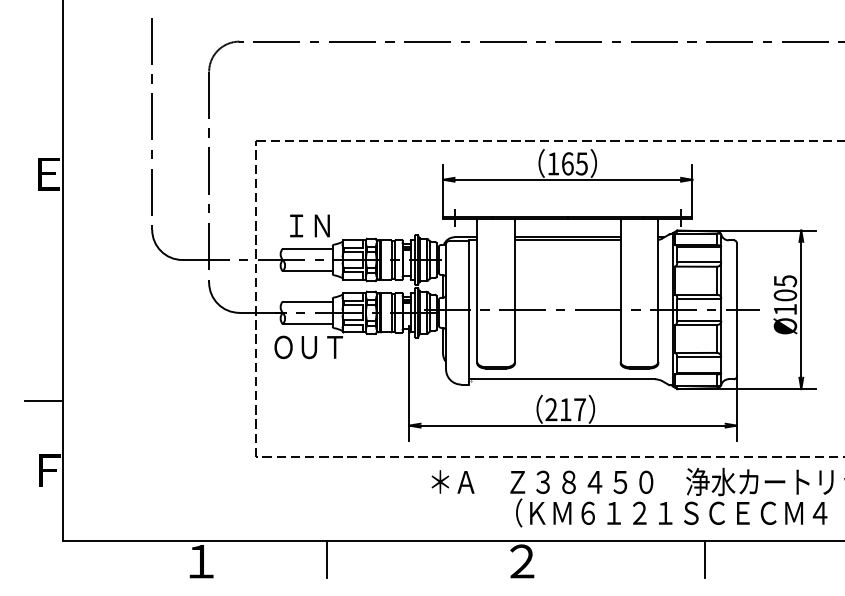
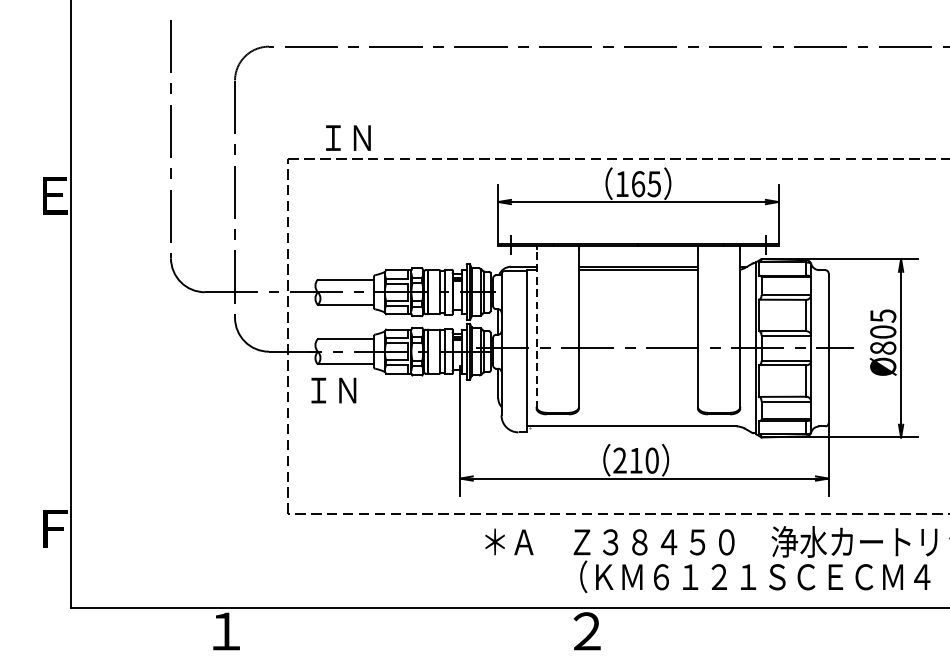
text: (309, 225) -> (347, 137), moved
line: (477, 292) -> (536, 328), solid -> dashed
text: (785, 309) -> (883, 347), Ø105 -> Ø805
text: (308, 347) -> (346, 390), ＯＵＴ -> ＩＮ
line: (44, 400) -> (49, 450), removed
text: (579, 409) -> (651, 460), 217 -> 210
line: (327, 559) -> (368, 629), removed
line: (704, 559) -> (792, 629), removed

